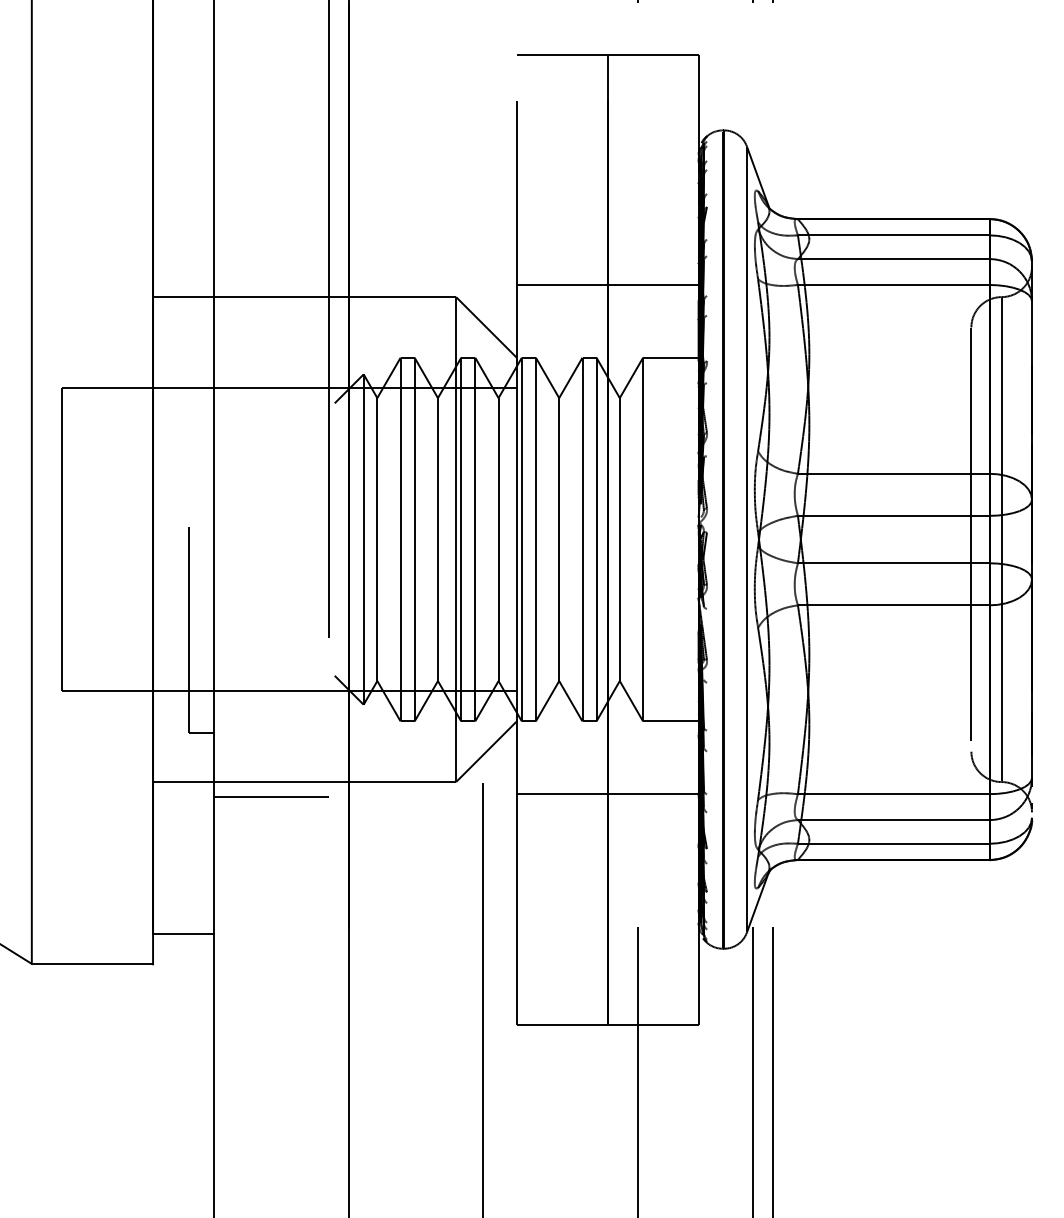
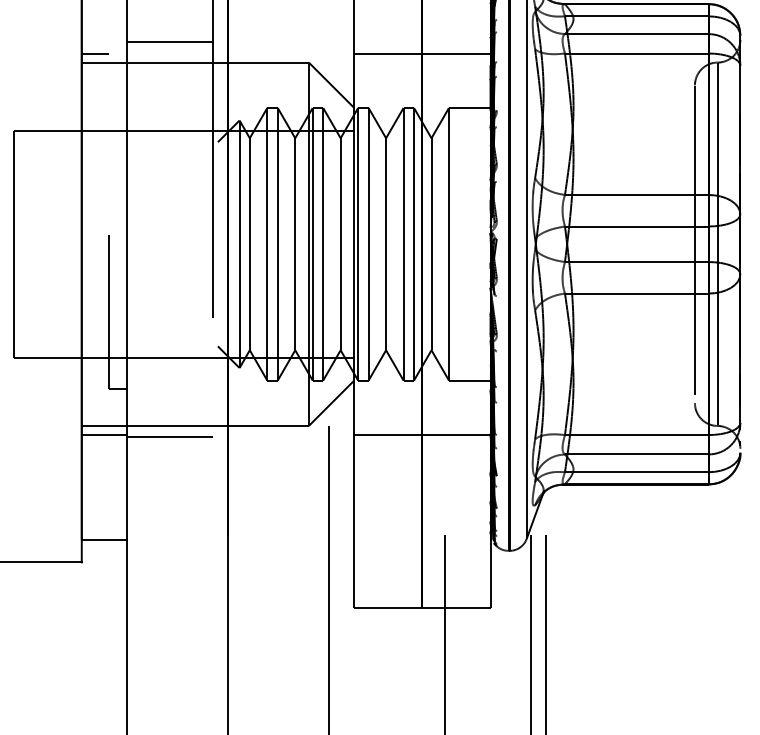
line: (270, 269) -> (169, 41), added
line: (171, 284) -> (95, 53), added
line: (183, 794) -> (104, 435), added

